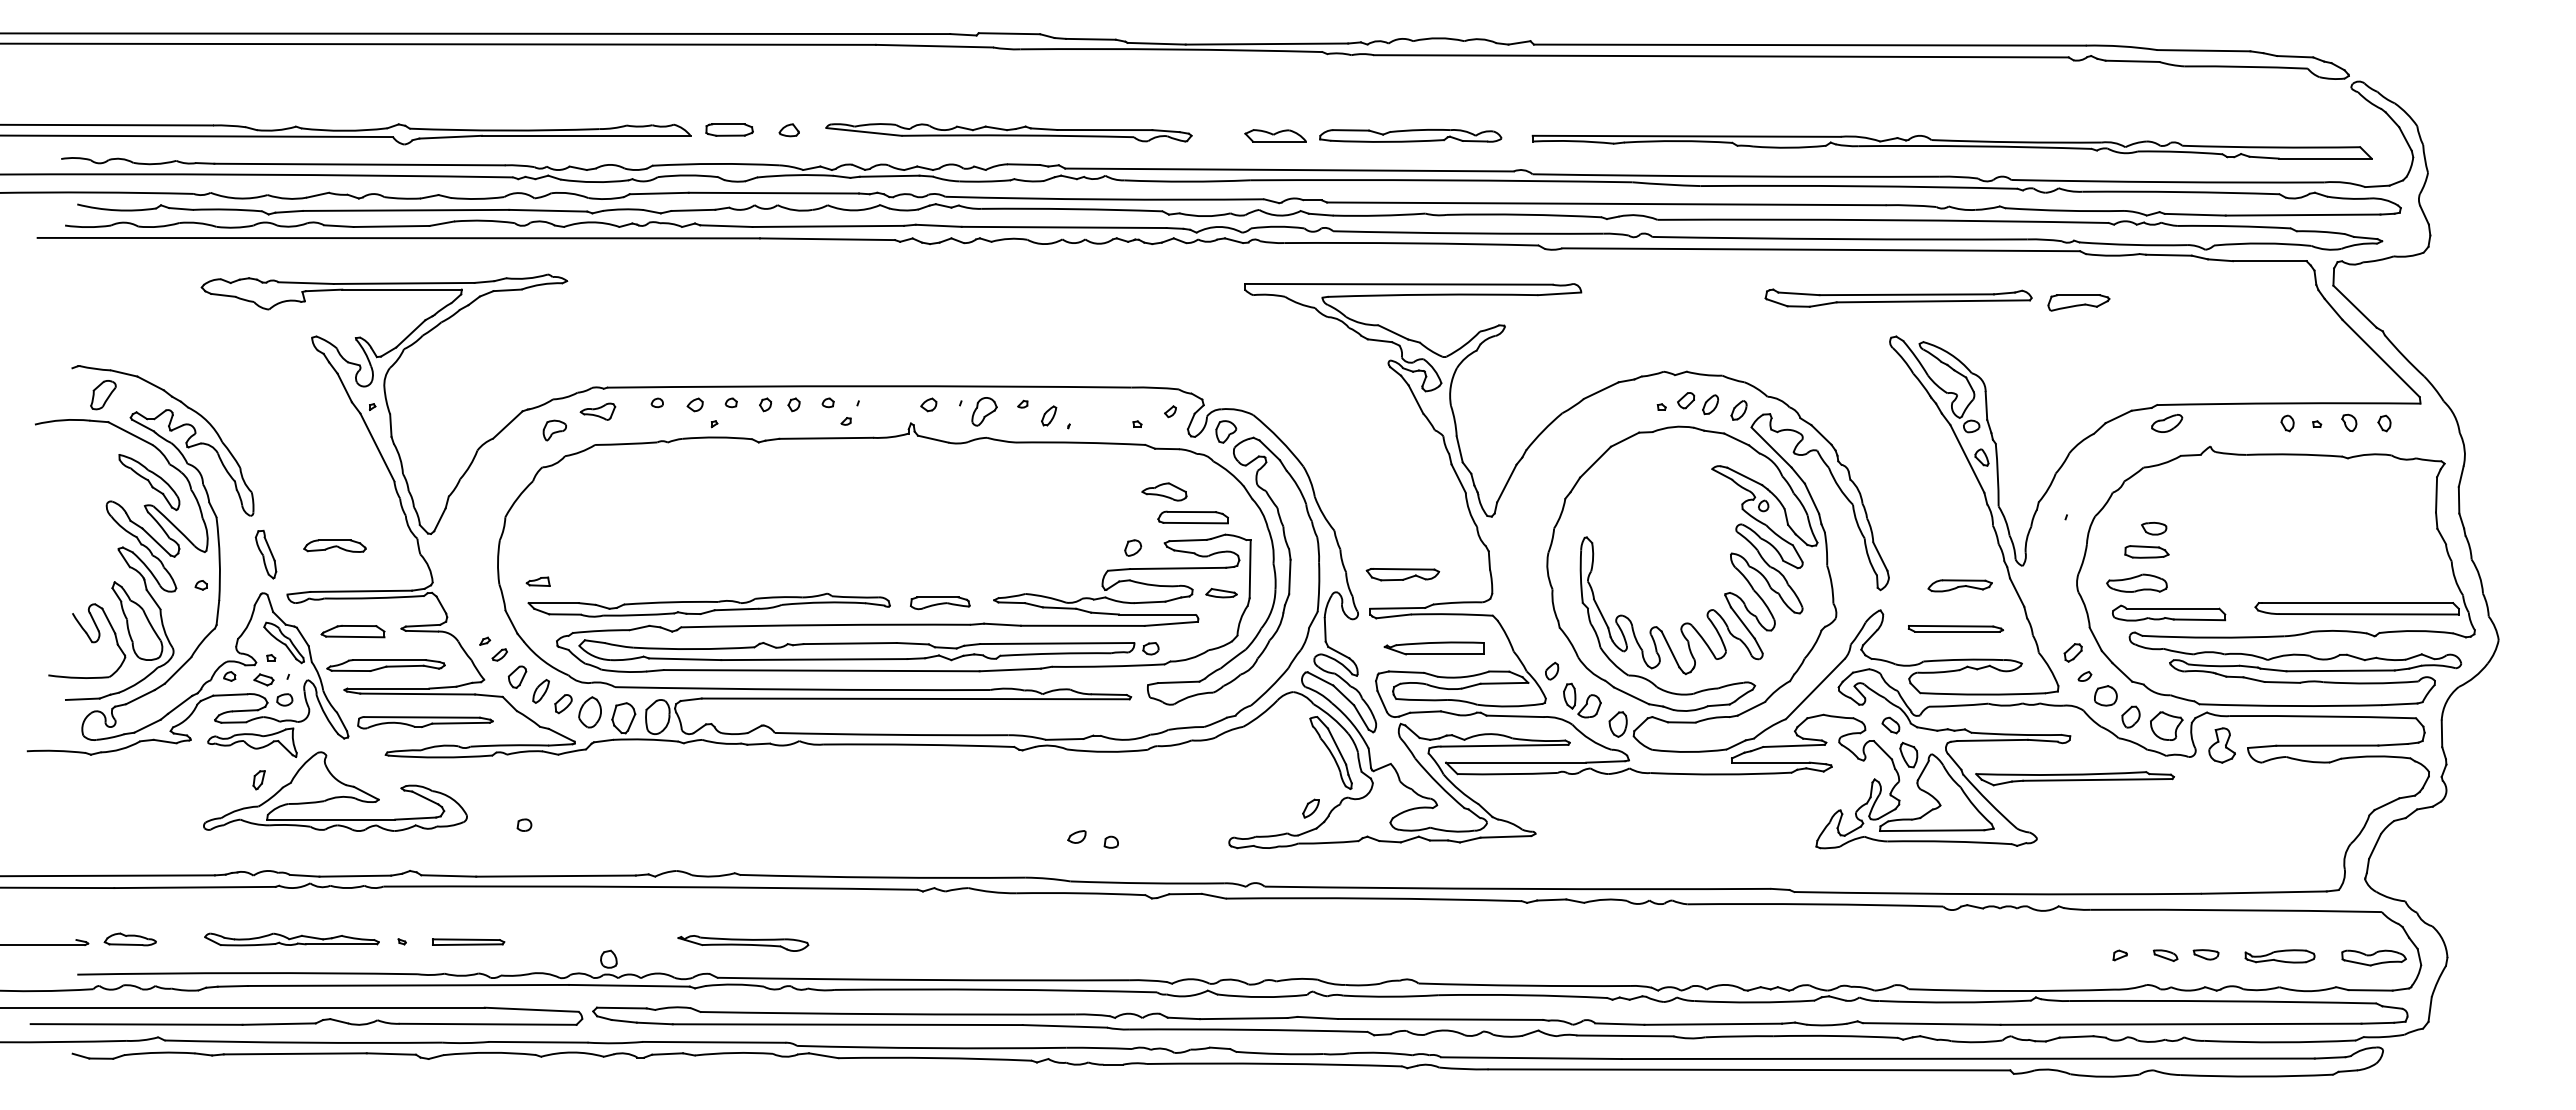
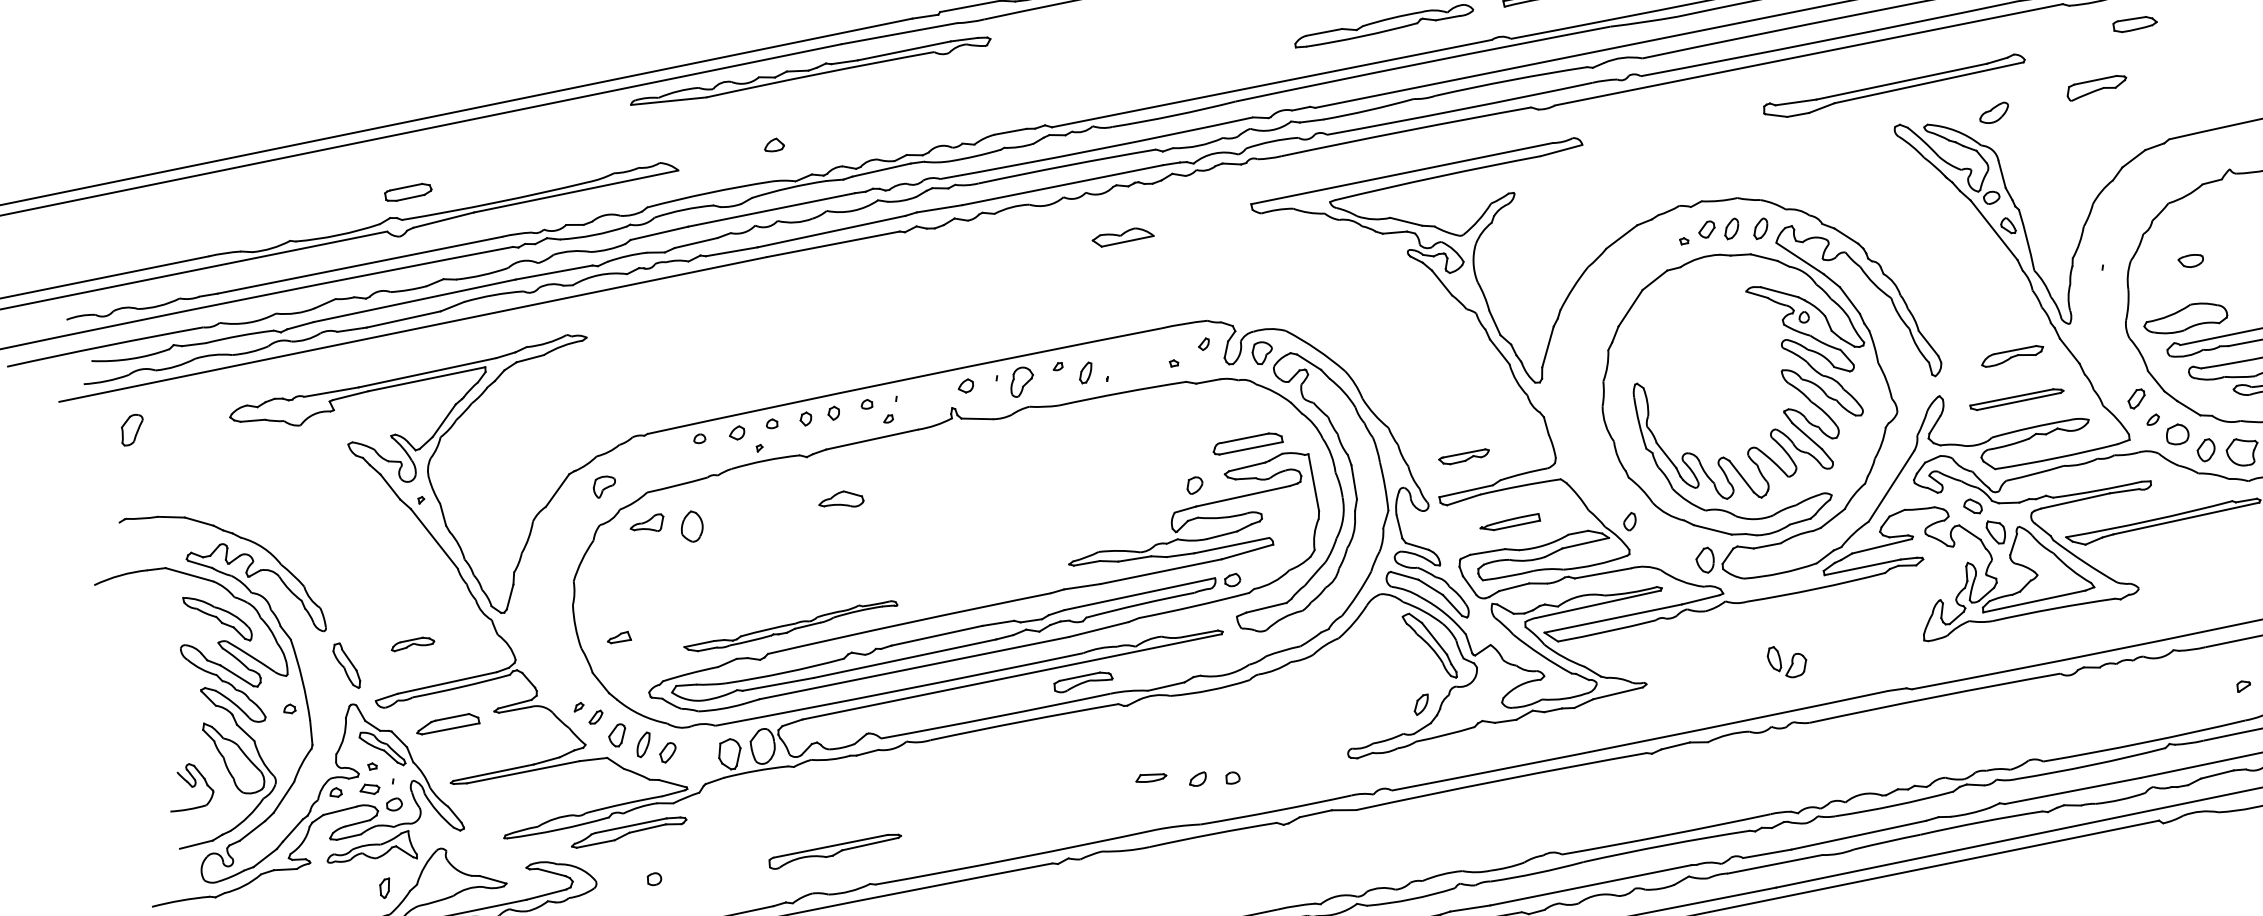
part: (729, 129) -> (408, 192), moved
part: (1008, 132) -> (810, 72), moved
part: (1275, 135) -> (1122, 236), moved
part: (2078, 302) -> (2096, 87), moved
part: (103, 395) -> (132, 430), moved
part: (597, 411) -> (646, 524), moved
part: (2167, 423) -> (1994, 113), moved
part: (1164, 491) -> (840, 500), moved
part: (334, 545) -> (412, 643), size x0.7
part: (2146, 551) -> (2134, 23), moved
part: (1402, 574) -> (1464, 457), size x0.7
part: (2136, 582) -> (2184, 317), size x1.4
part: (1221, 592) -> (1150, 776), moved
part: (939, 603) -> (1082, 682), moved
part: (708, 604) -> (790, 626), size x0.6
part: (87, 640) -> (189, 786), size x0.6
part: (1433, 648) -> (1509, 523), size x0.6
part: (385, 665) -> (628, 831), moved
part: (1582, 700) -> (1787, 661), moved
part: (589, 712) -> (691, 526), moved
part: (425, 722) -> (835, 850), moved

